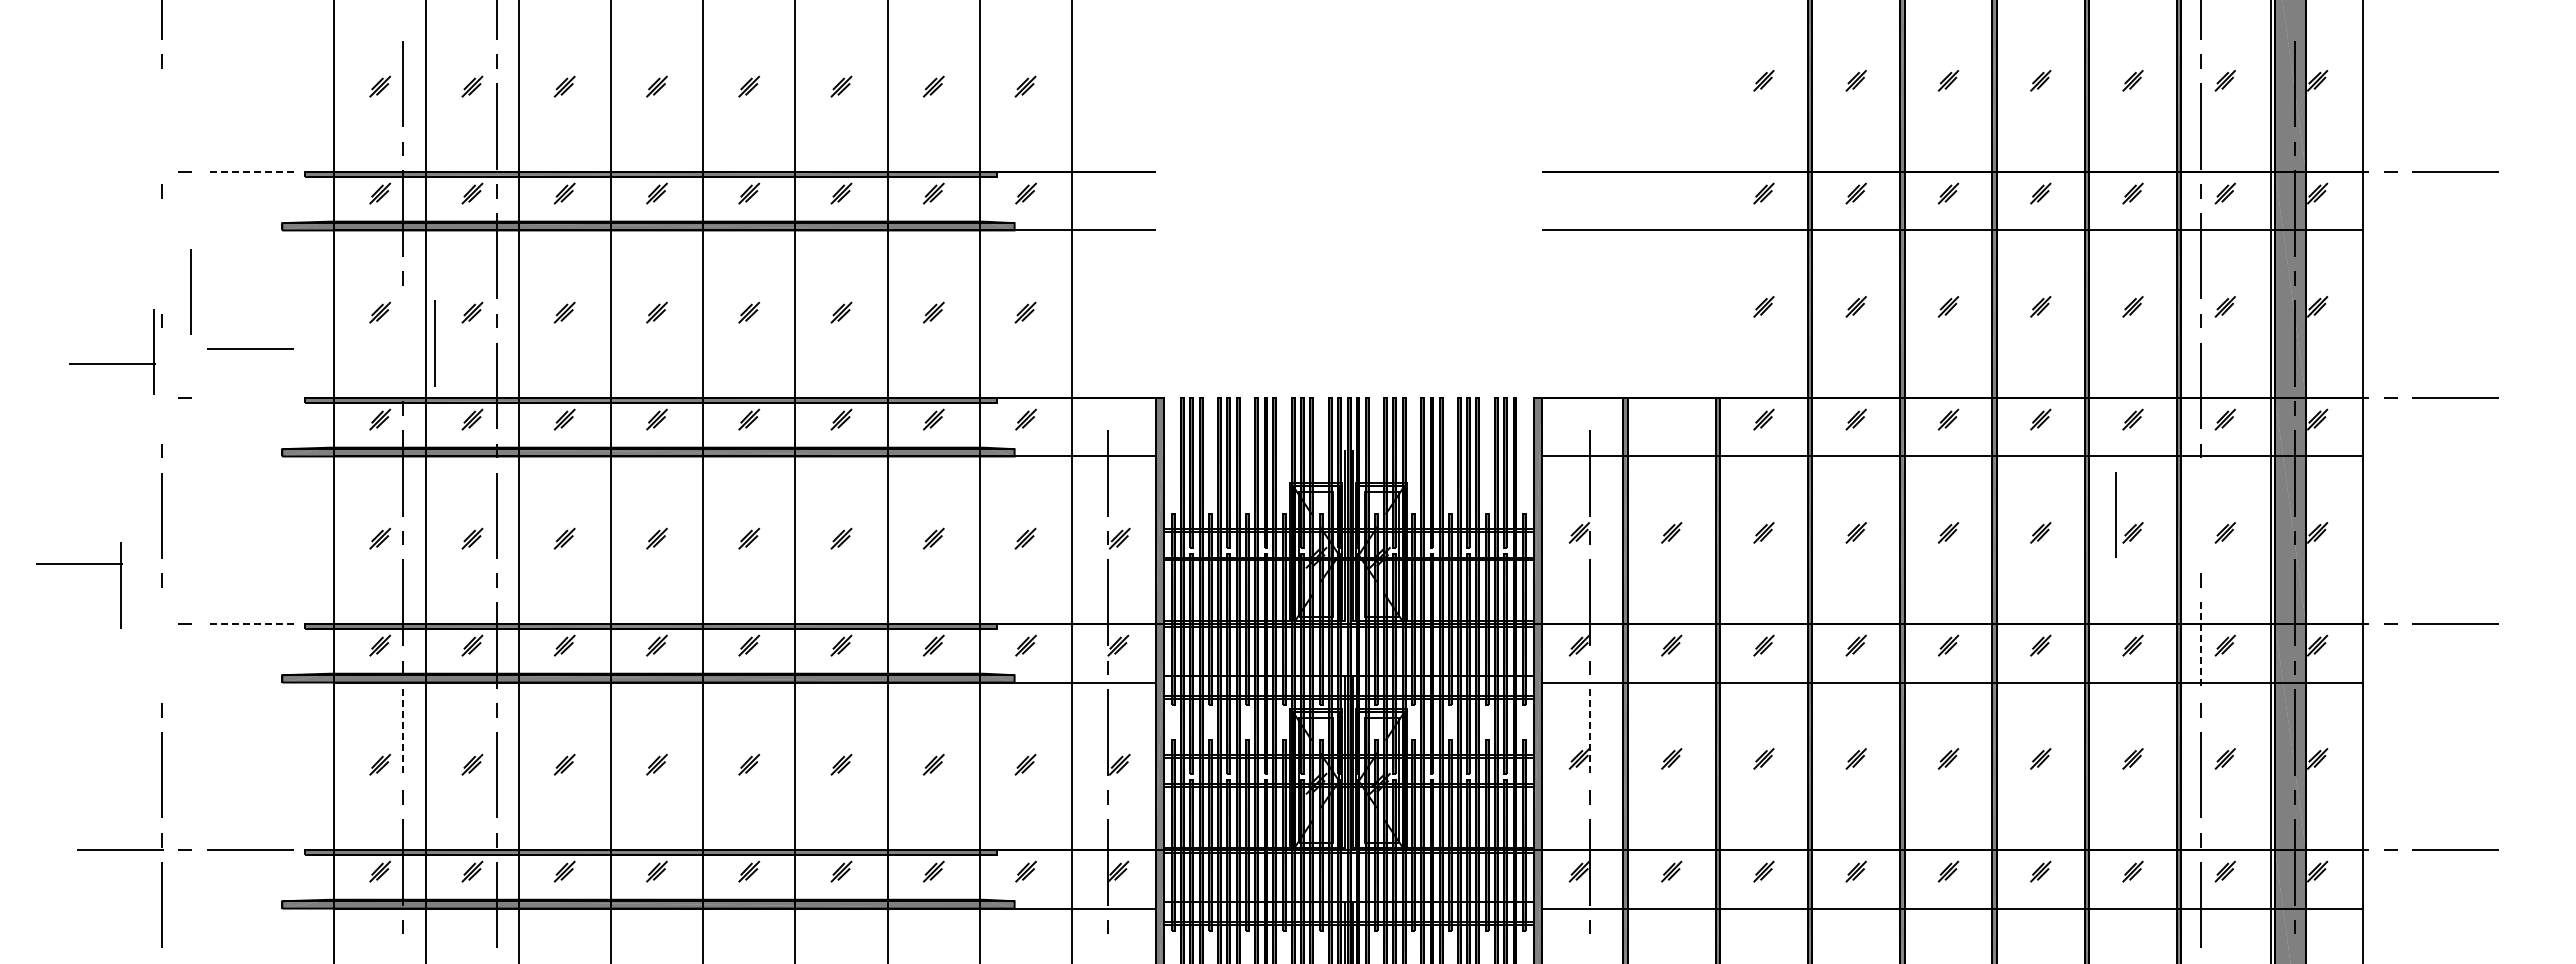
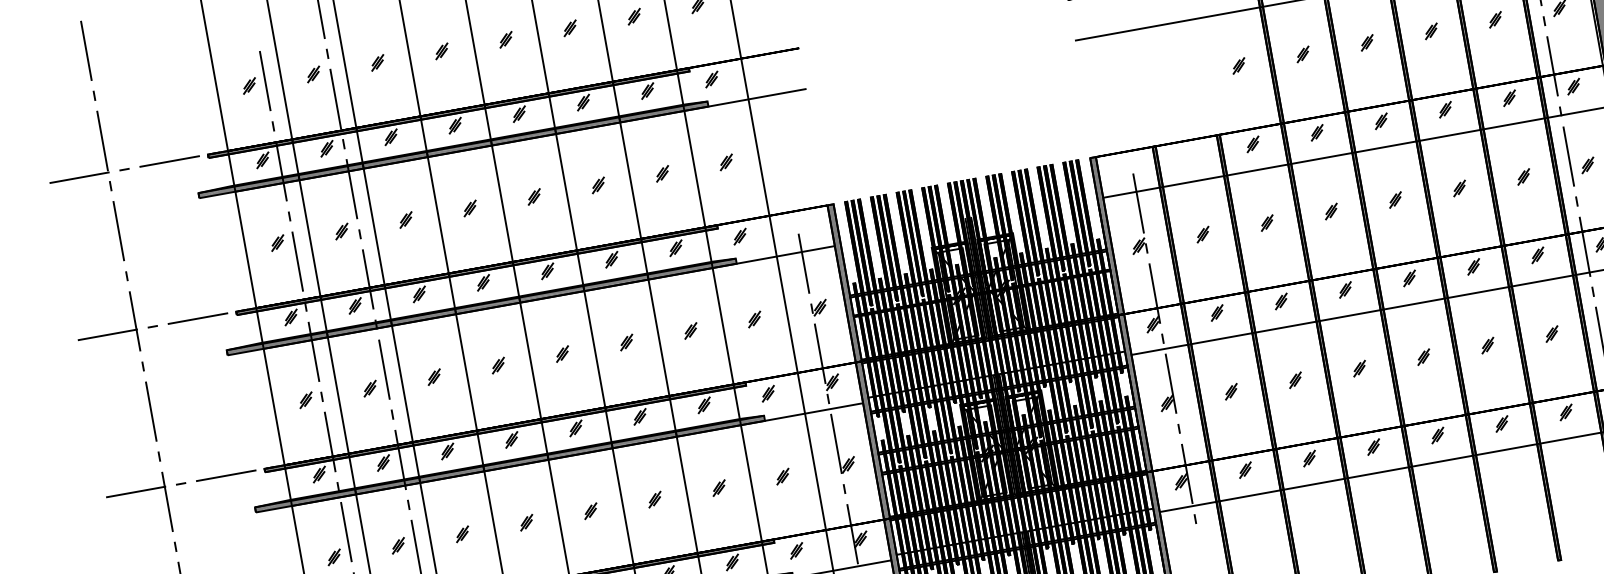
part: (161, 127) -> (102, 141), added
line: (249, 171) -> (169, 161), dashed -> solid
line: (190, 291) -> (118, 230), moved
line: (434, 343) -> (297, 261), moved
line: (250, 348) -> (198, 318), moved
part: (112, 363) -> (107, 334), moved
line: (2115, 514) -> (1568, 156), moved
part: (79, 564) -> (136, 492), moved
line: (249, 623) -> (225, 475), dashed -> solid
line: (2200, 646) -> (1584, 247), dashed -> solid
line: (403, 733) -> (346, 532), dashed -> solid
line: (1589, 733) -> (1171, 384), dashed -> solid

